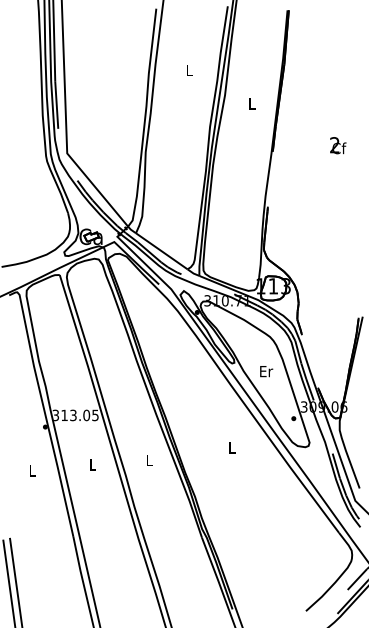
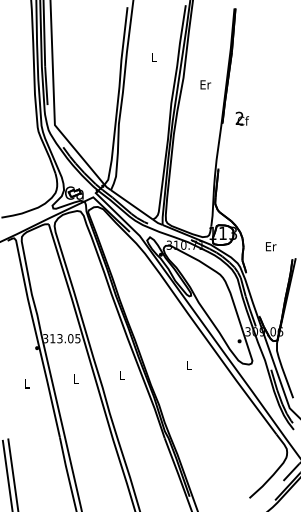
text: (251, 103) -> (205, 84), L -> Er
text: (338, 145) -> (242, 118), moved
text: (266, 371) -> (271, 246), moved

